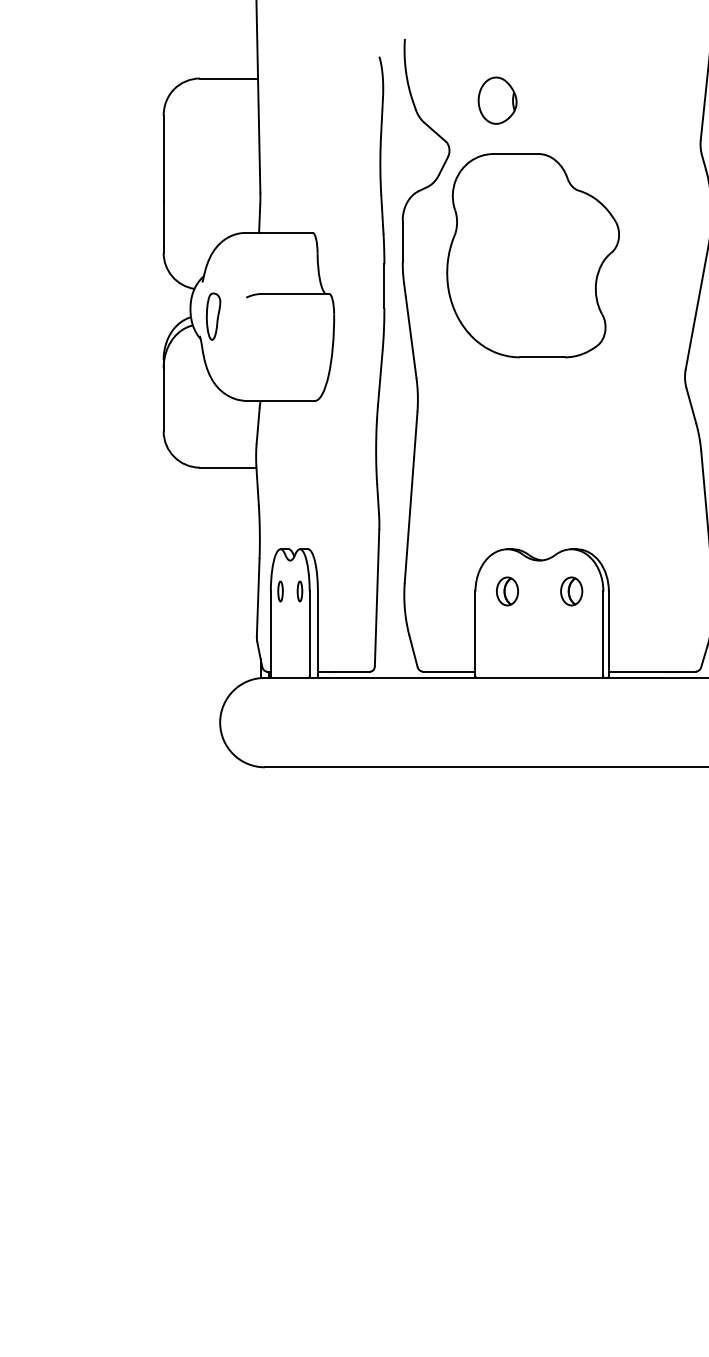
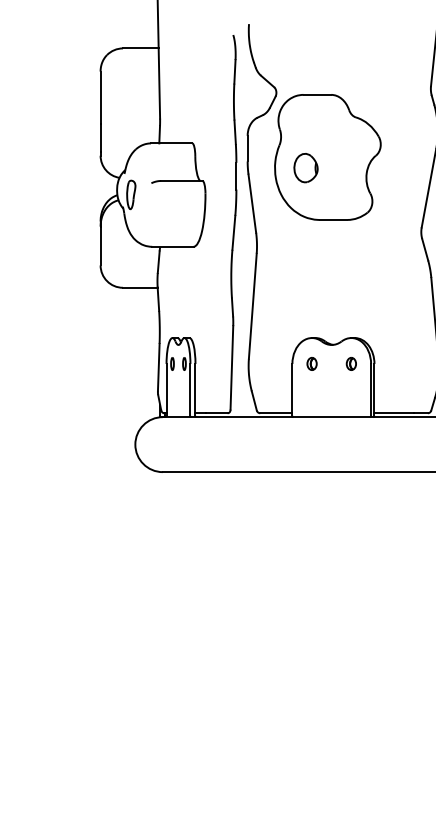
part: (496, 101) -> (305, 168), moved
part: (506, 590) -> (311, 363), size x0.71
part: (569, 590) -> (350, 363), size x0.71

